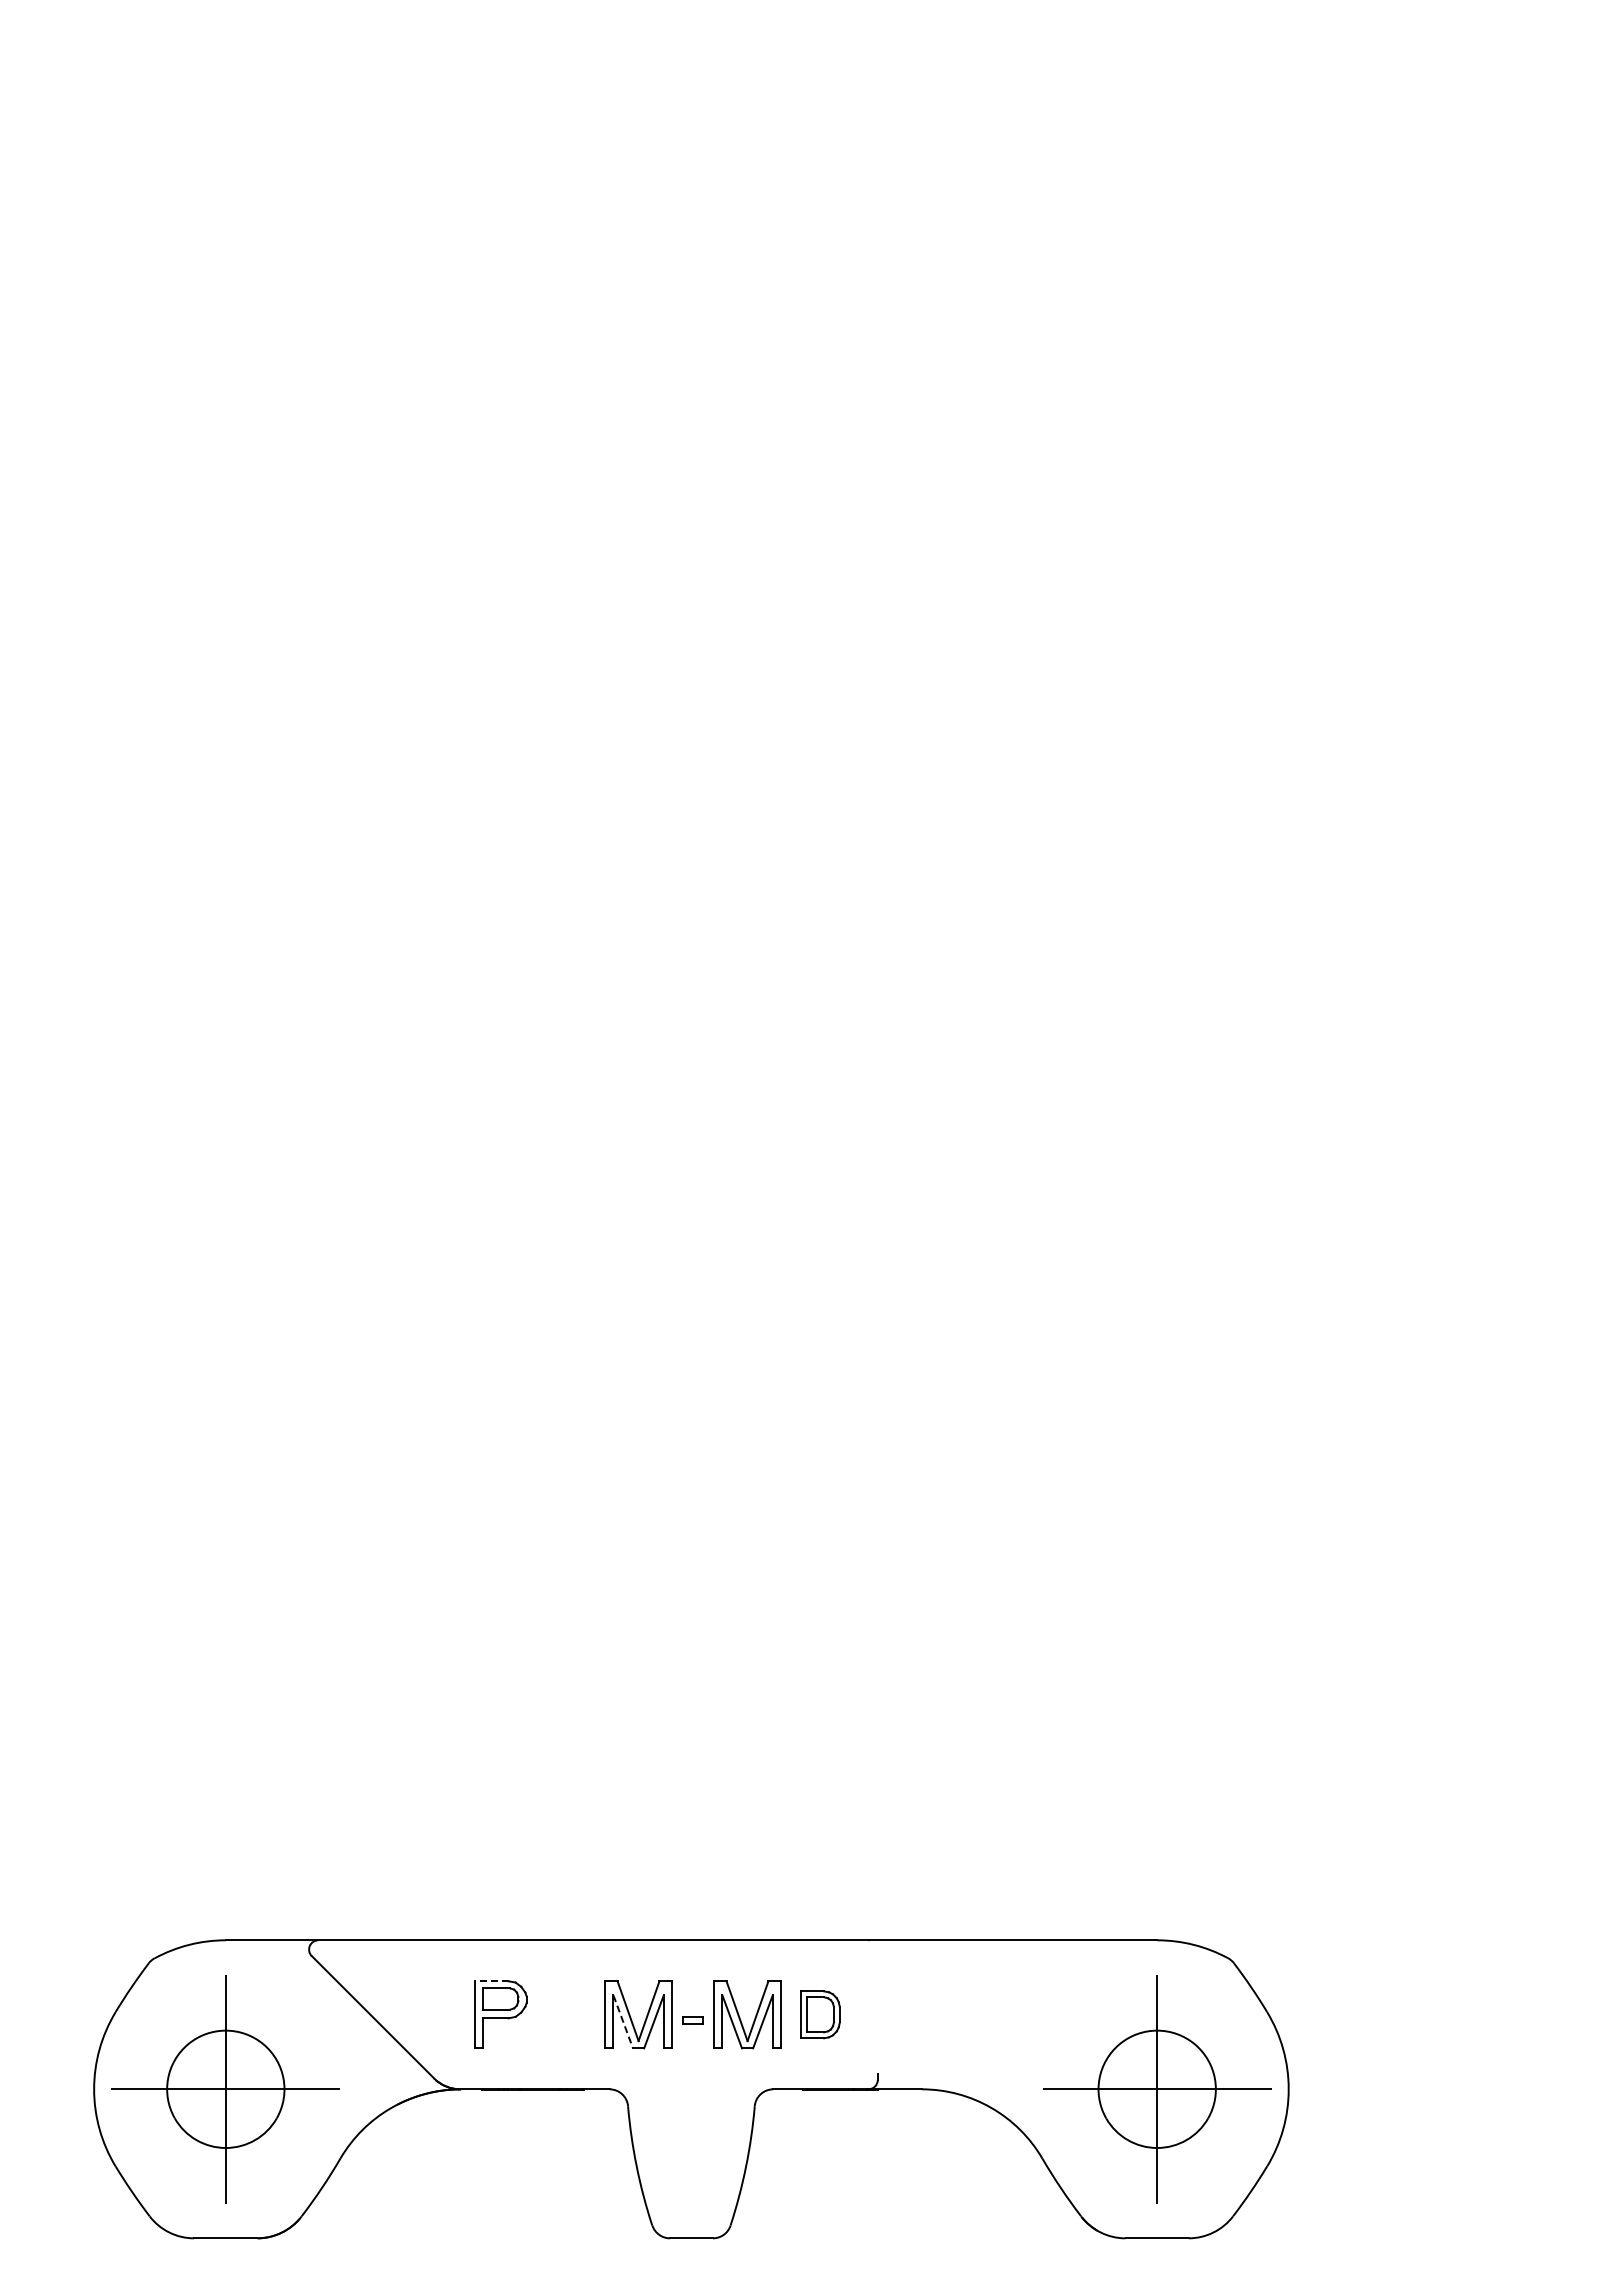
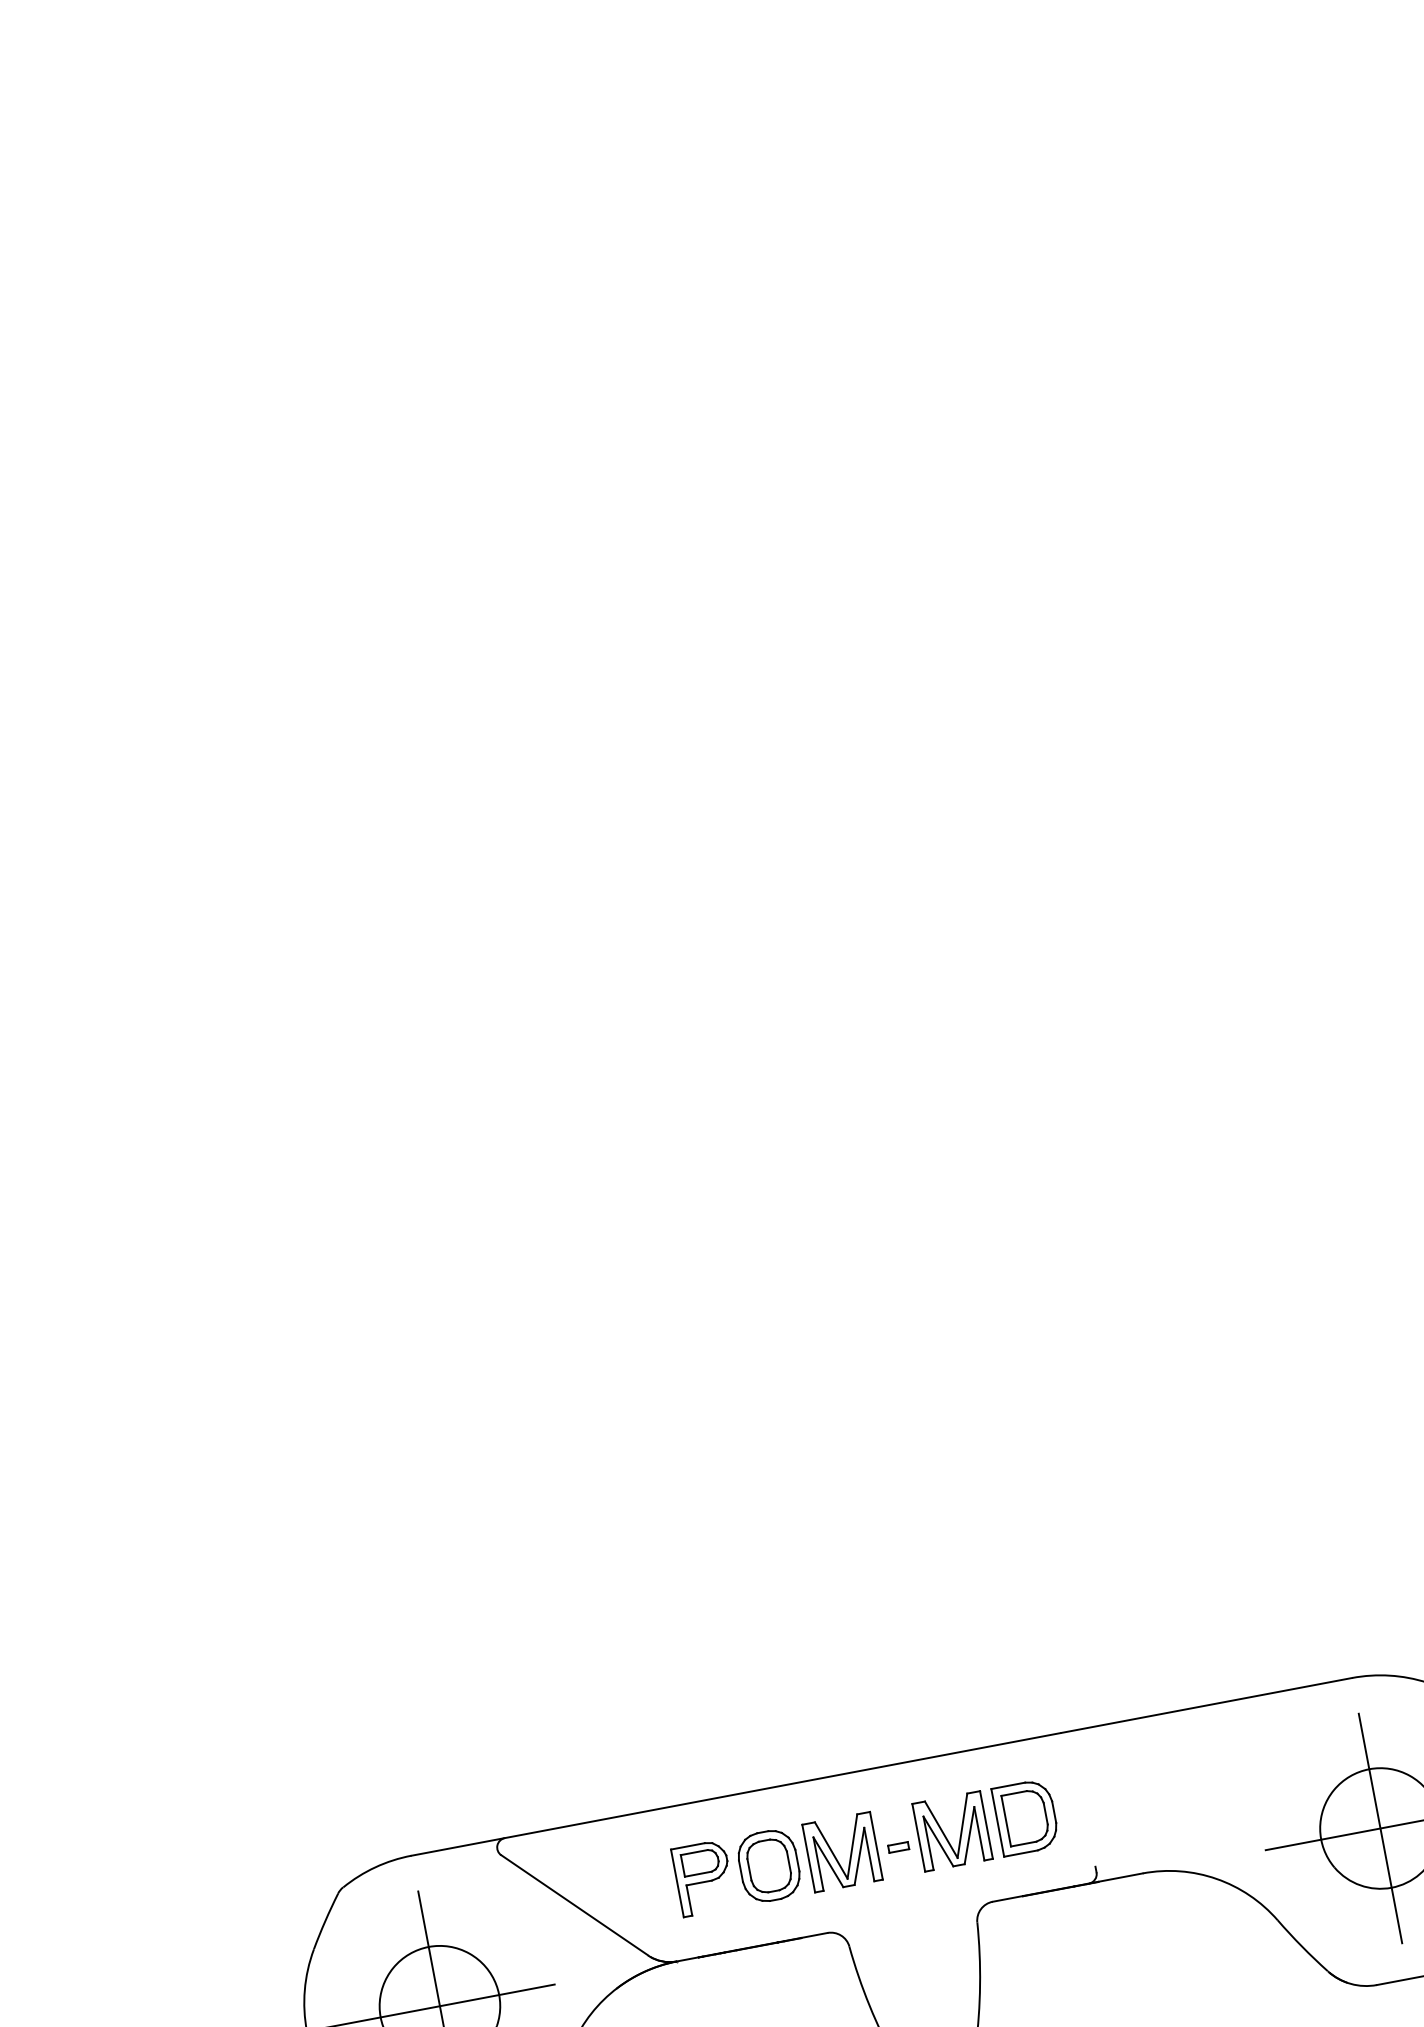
line: (491, 1981) -> (687, 1846), dashed -> solid
part: (565, 2014) -> (768, 1865), added
part: (820, 2014) -> (1026, 1817), size x1.43
line: (623, 2022) -> (828, 1862), dashed -> solid

